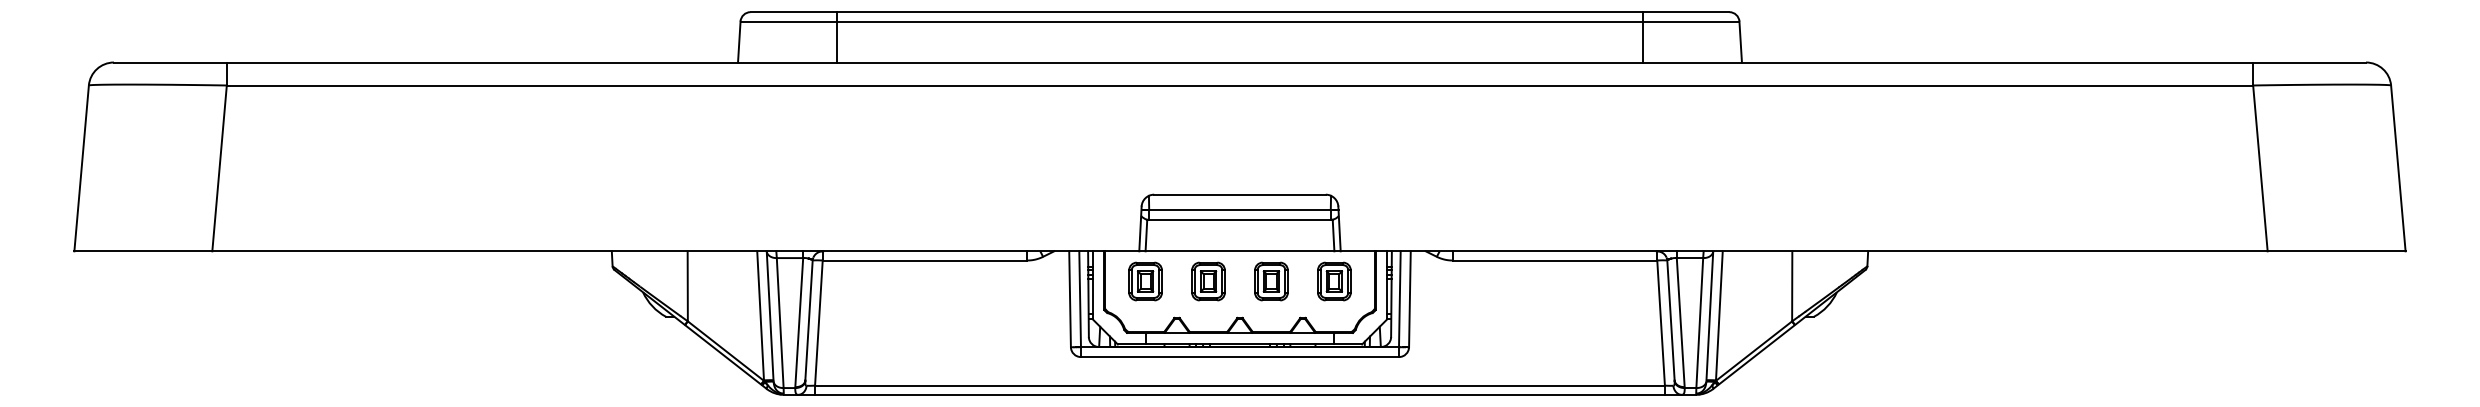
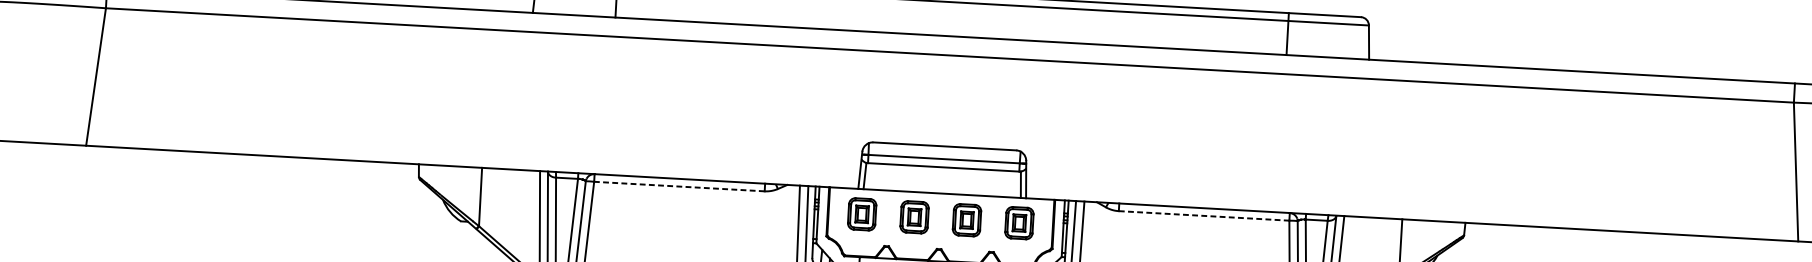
line: (924, 260) -> (678, 186), solid -> dashed
line: (1555, 260) -> (1204, 215), solid -> dashed

